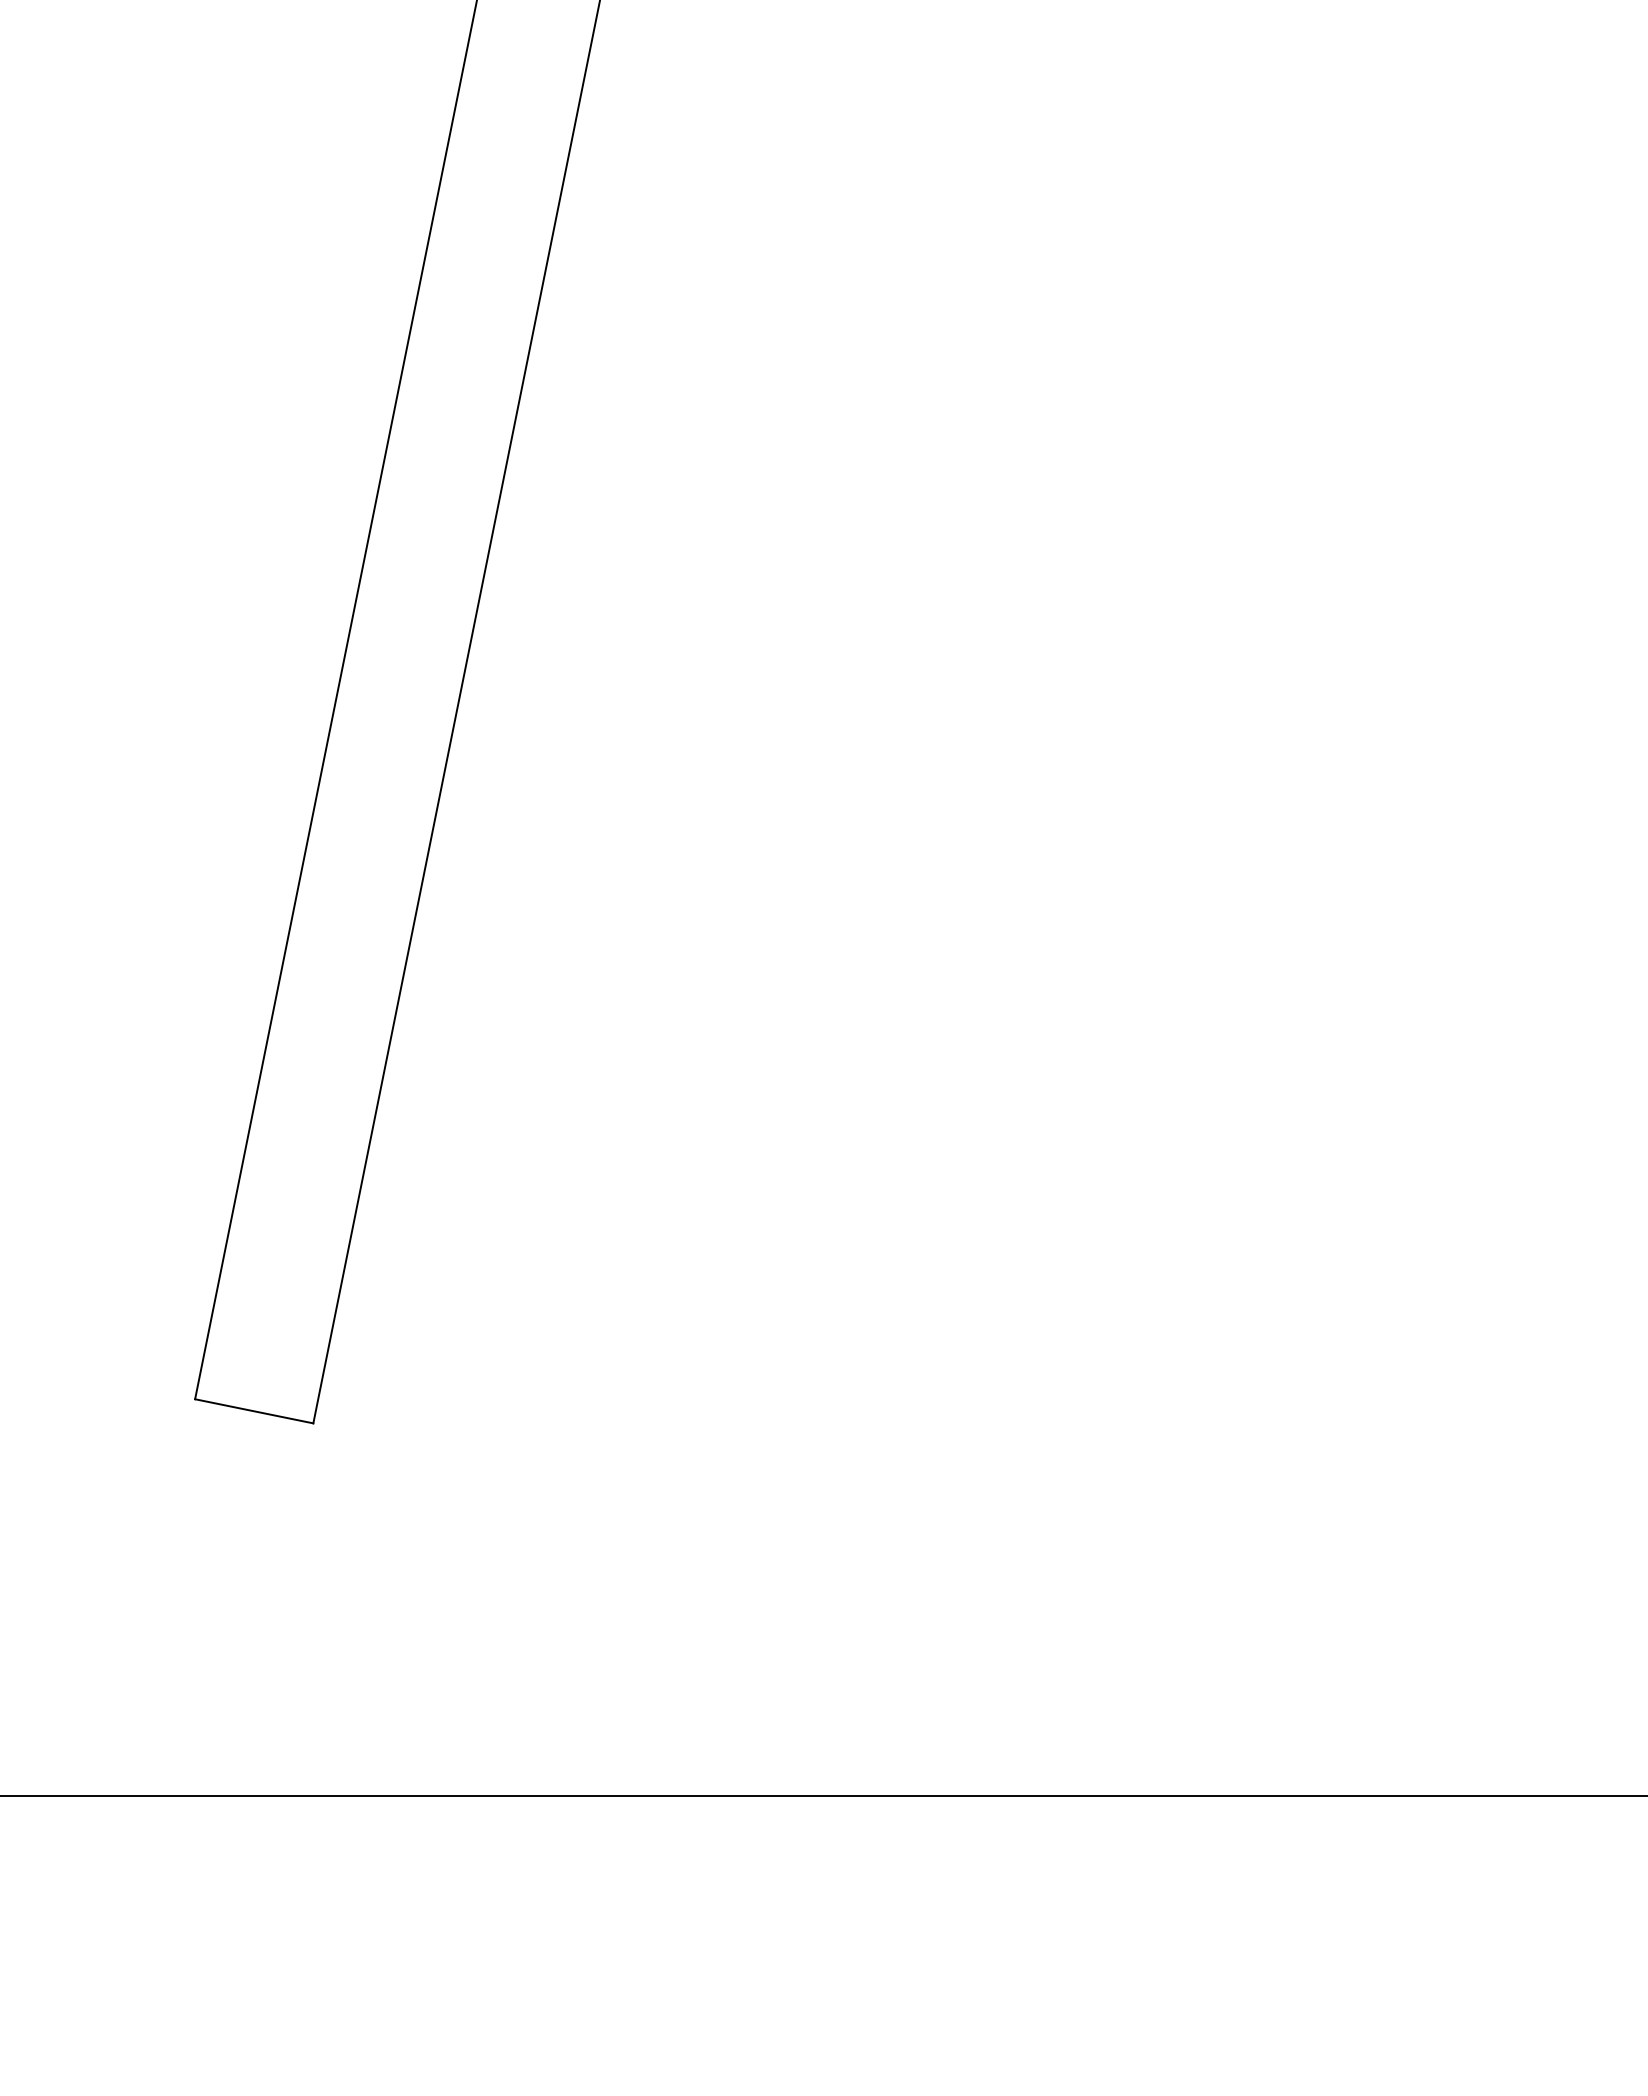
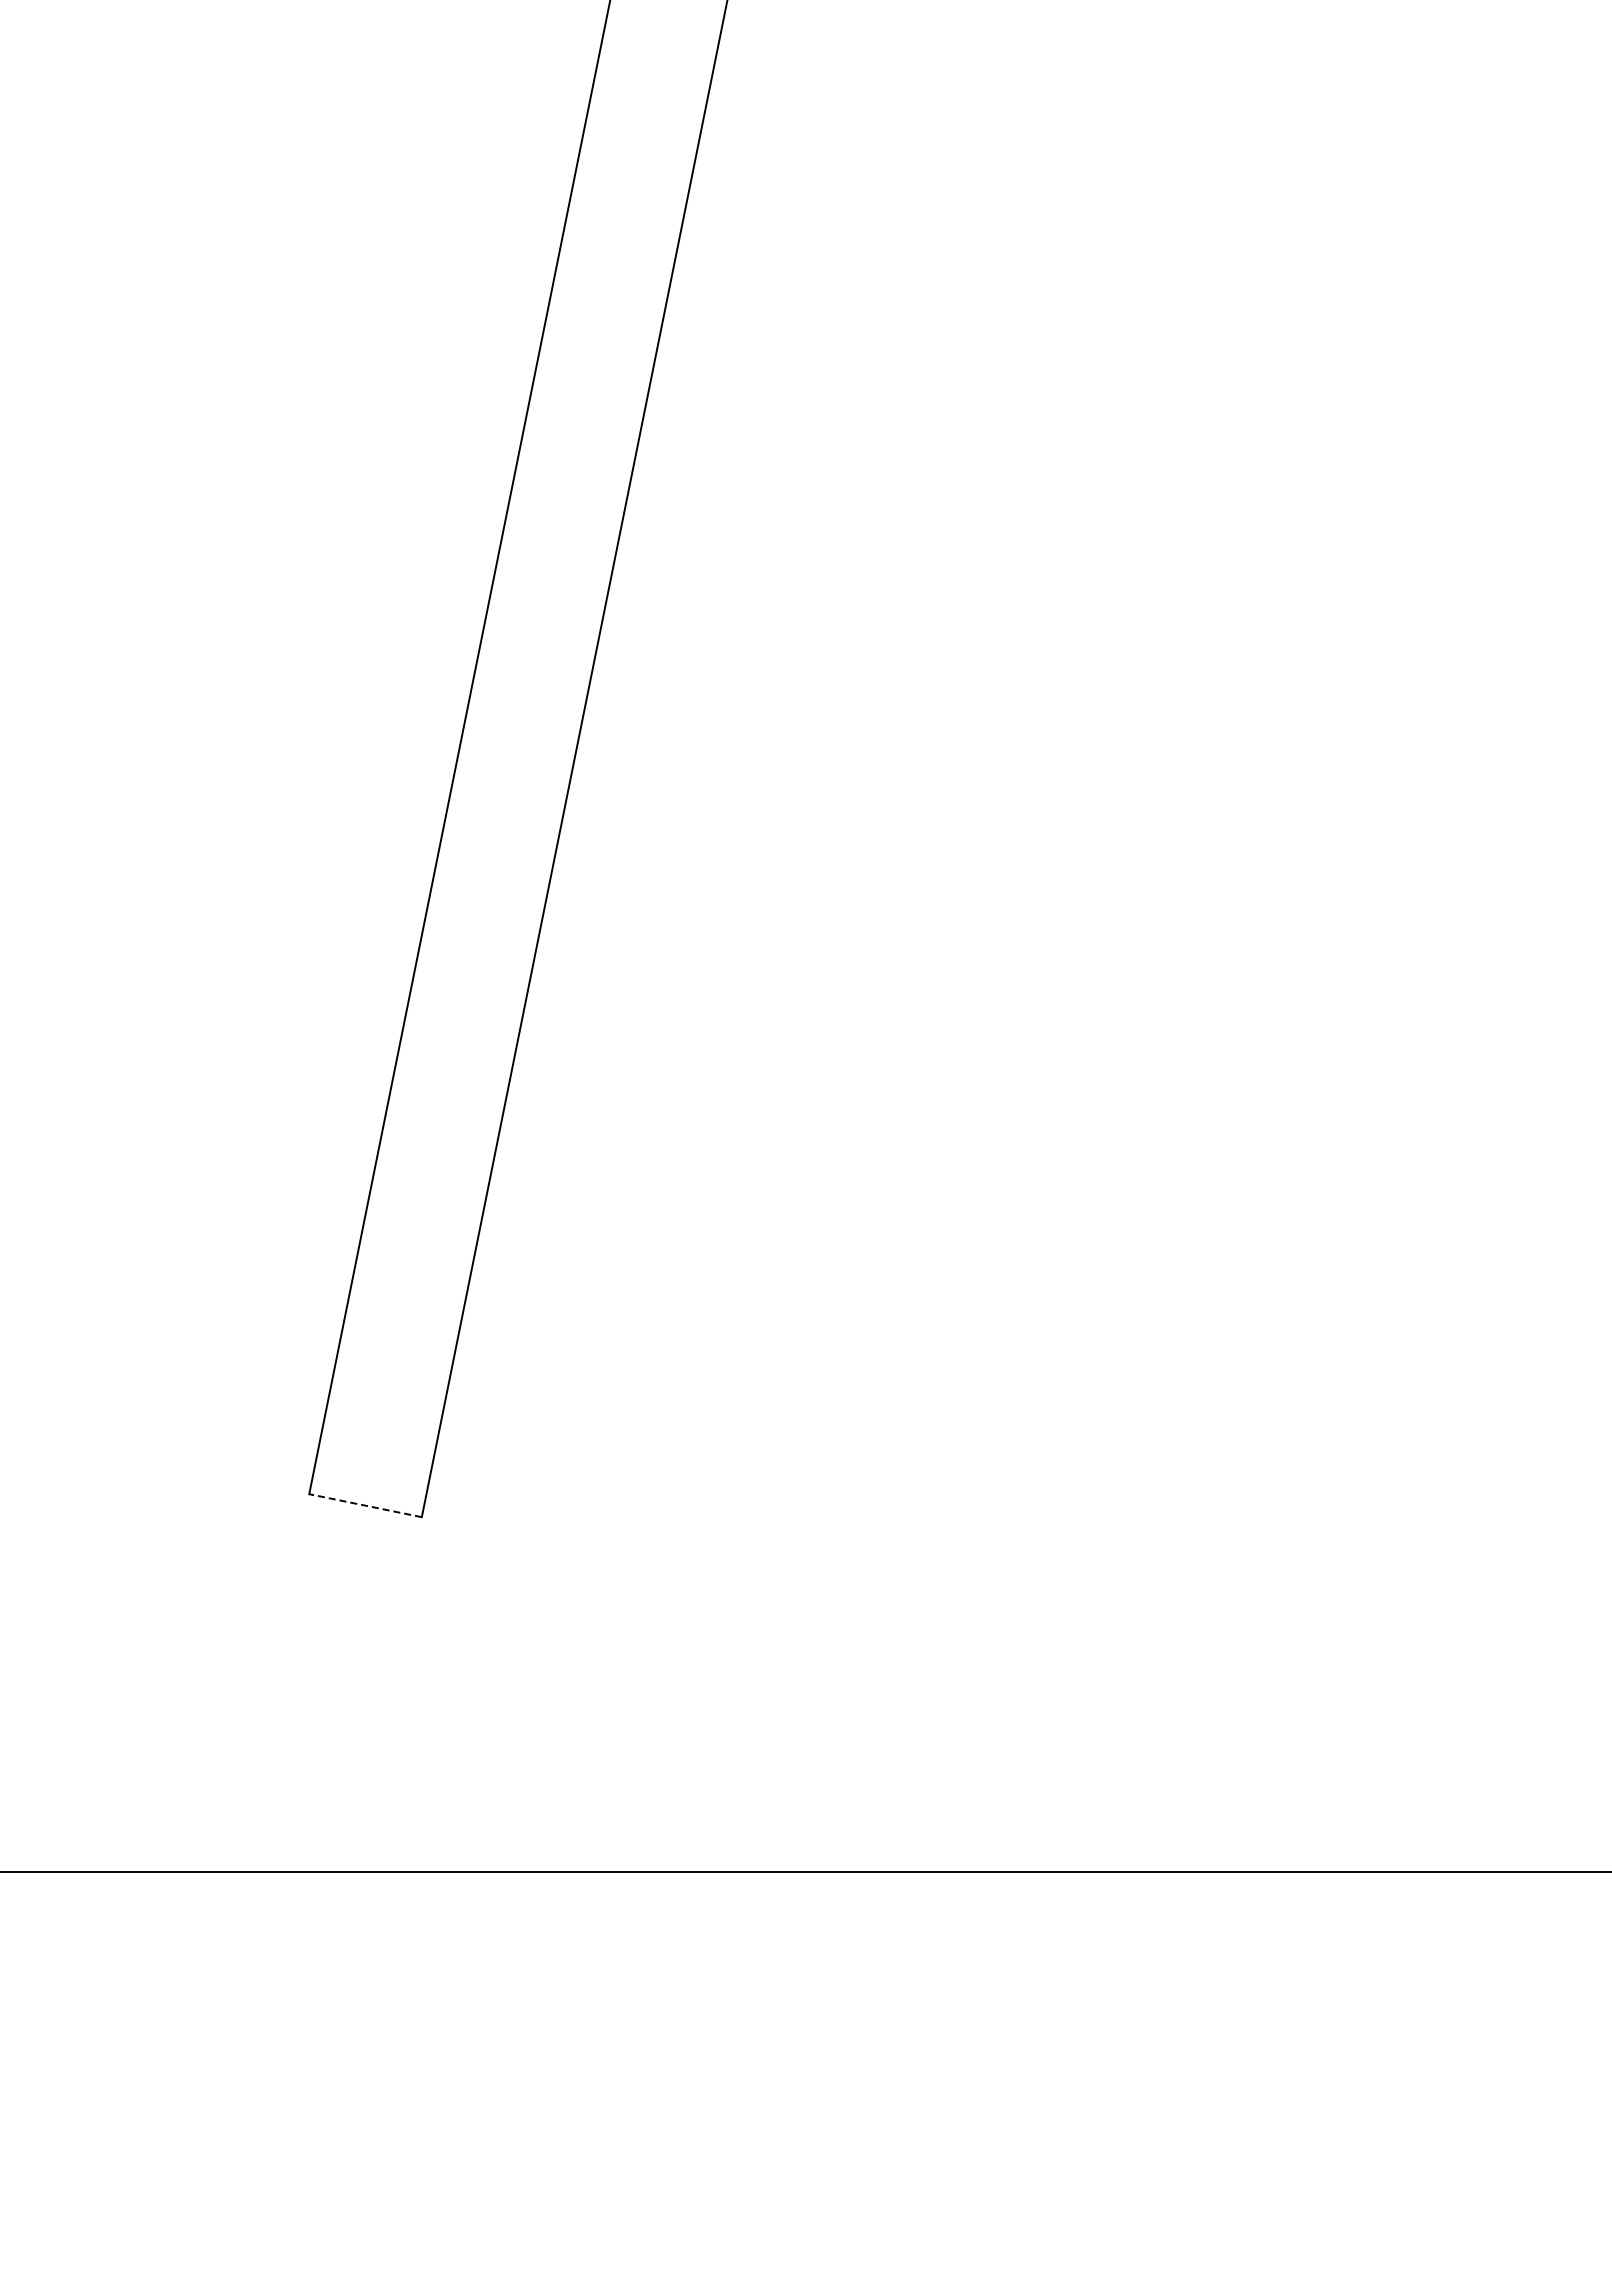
line: (254, 1411) -> (365, 1505), solid -> dashed

